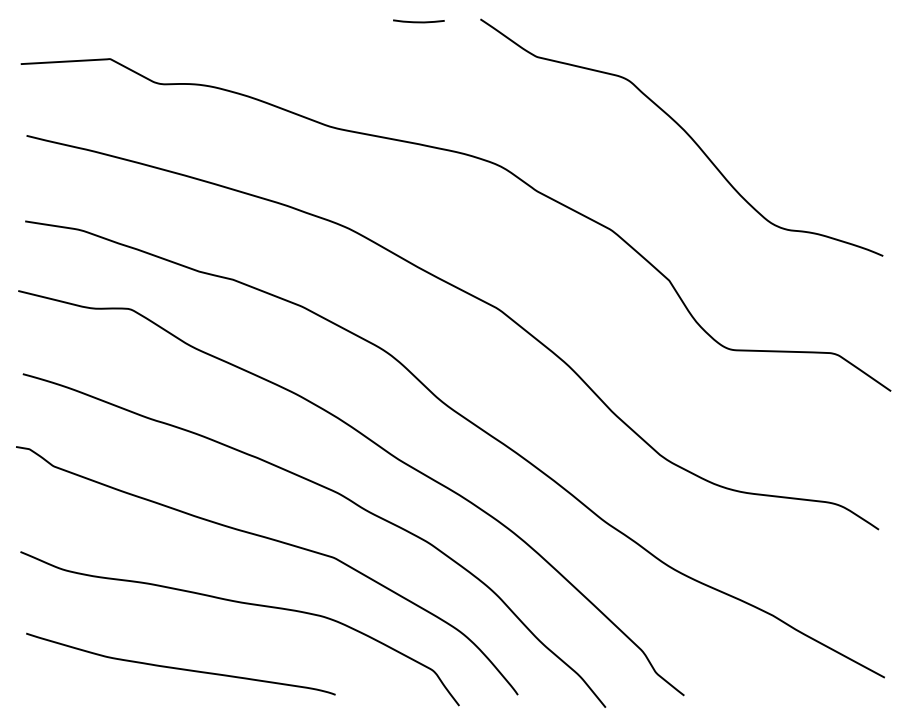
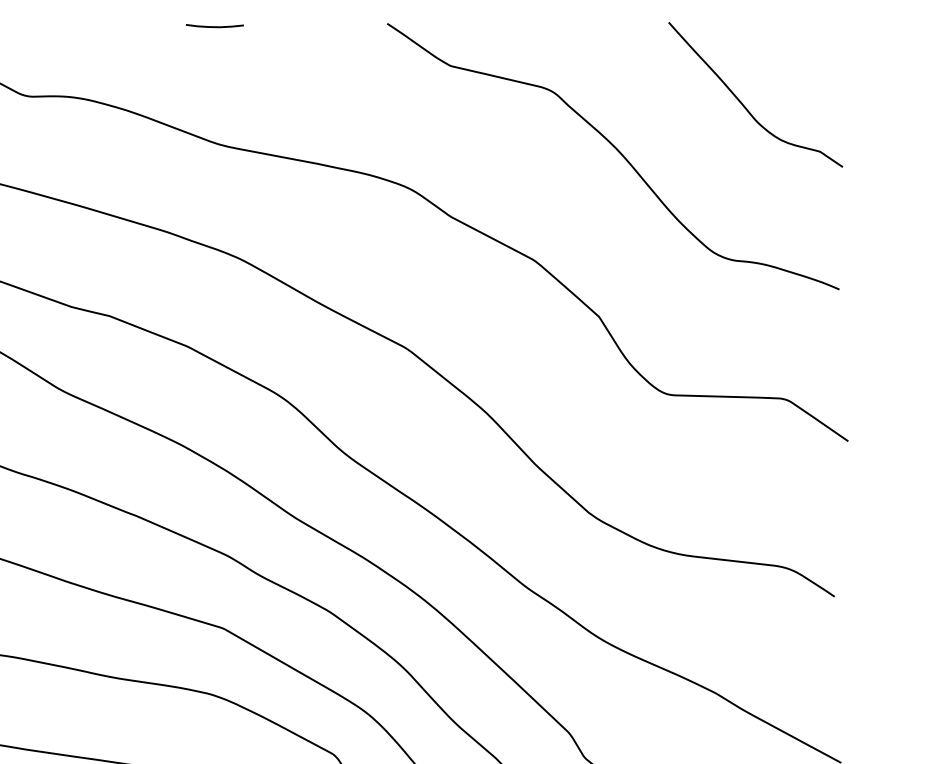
curve: (418, 21) -> (214, 26), moved
curve: (798, 91) -> (744, 104), added

